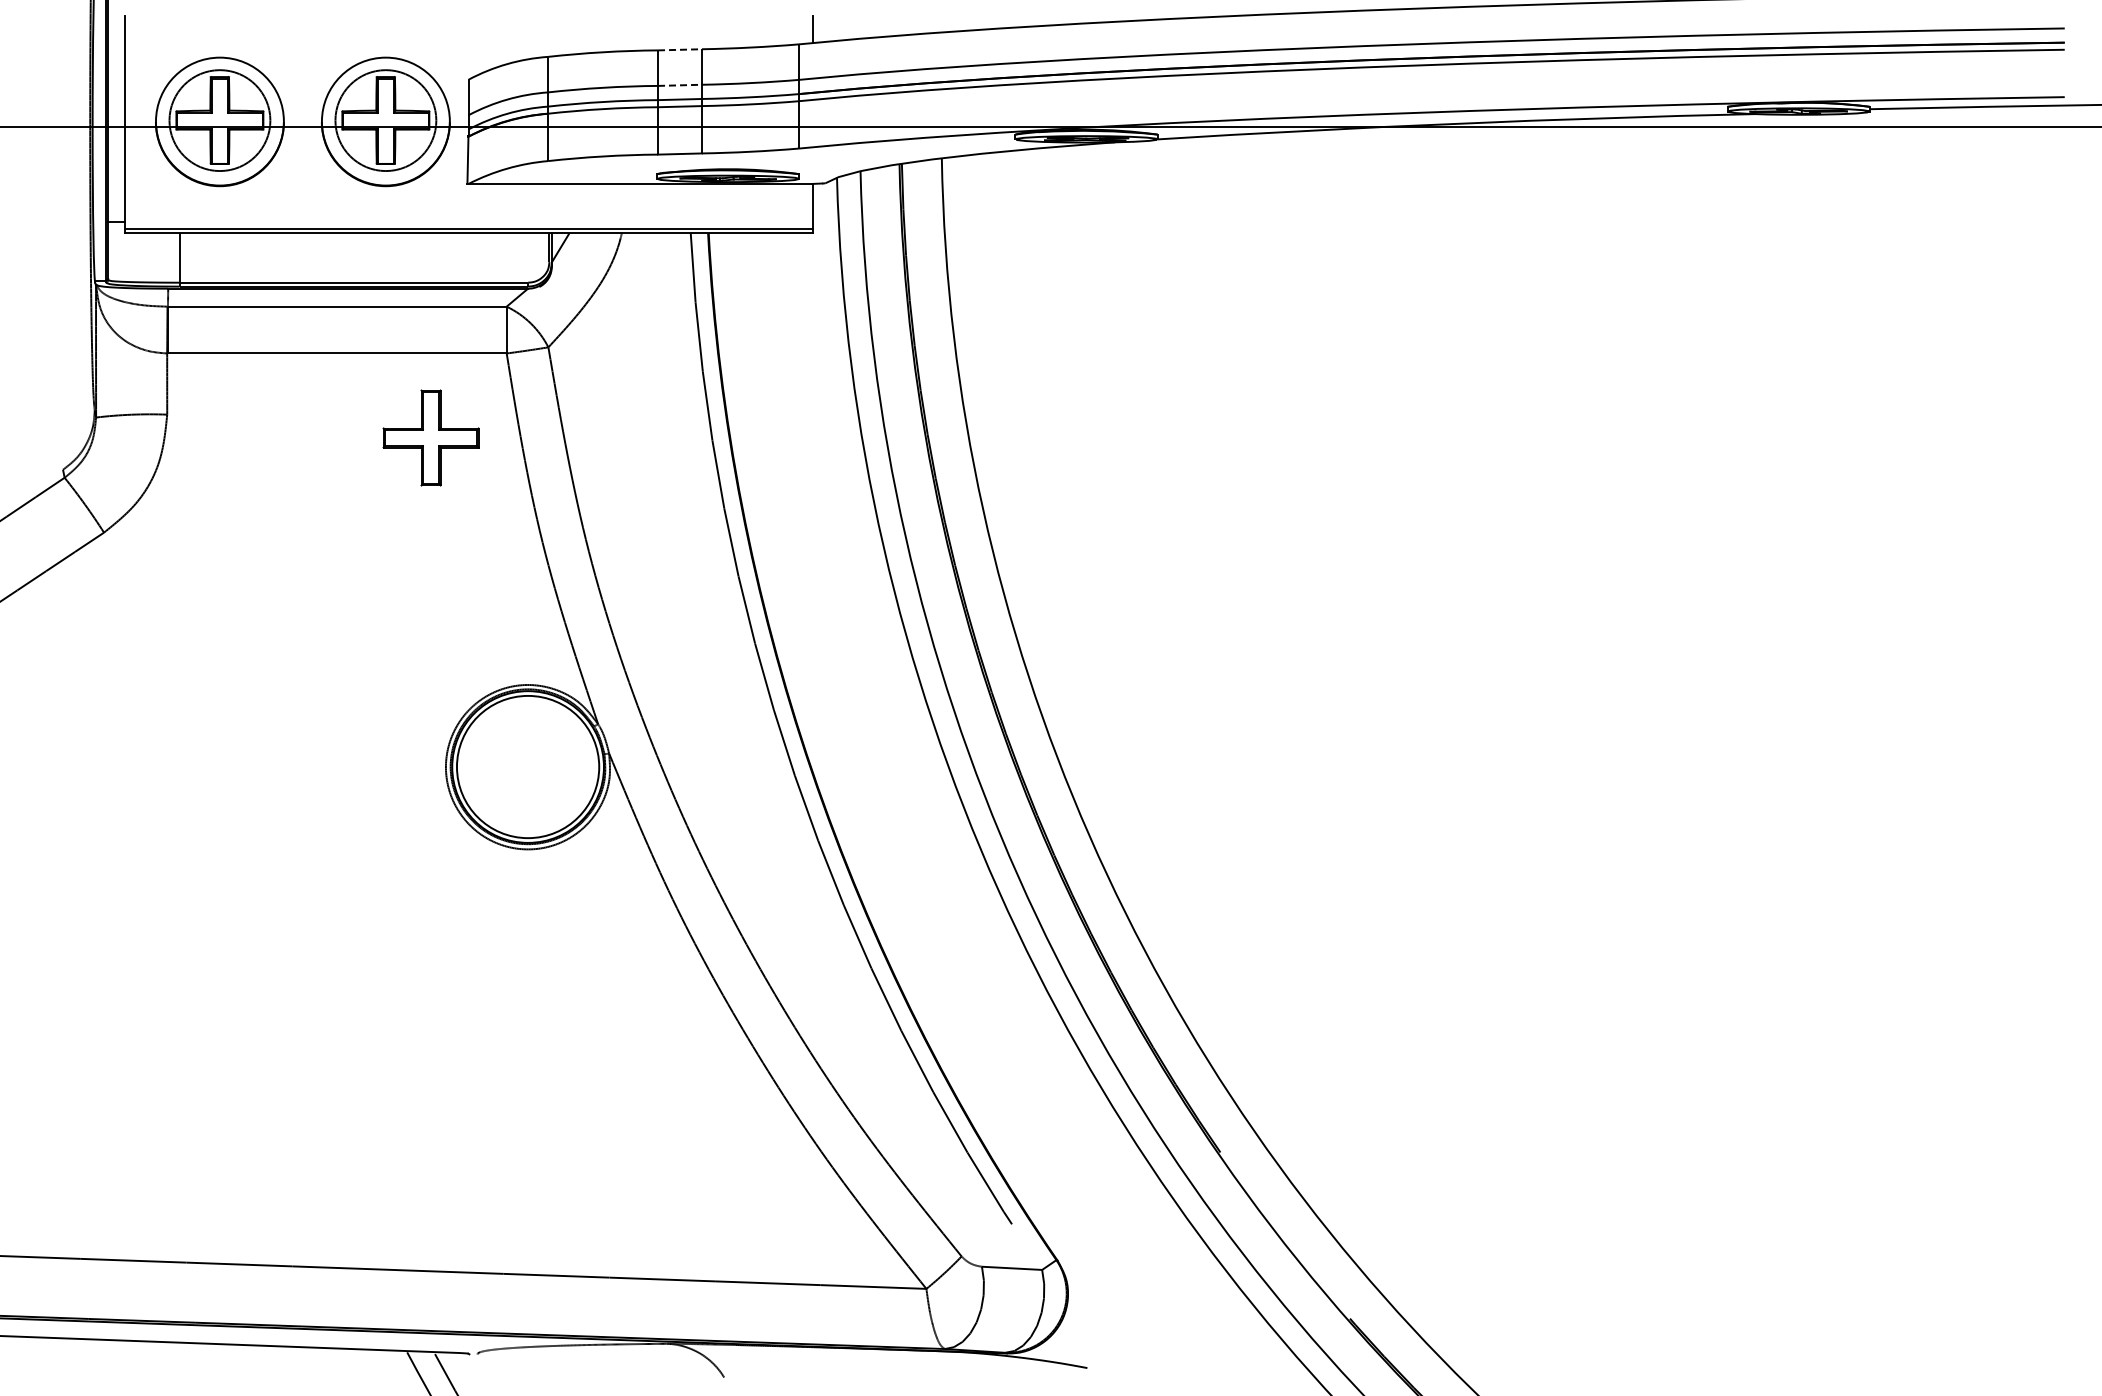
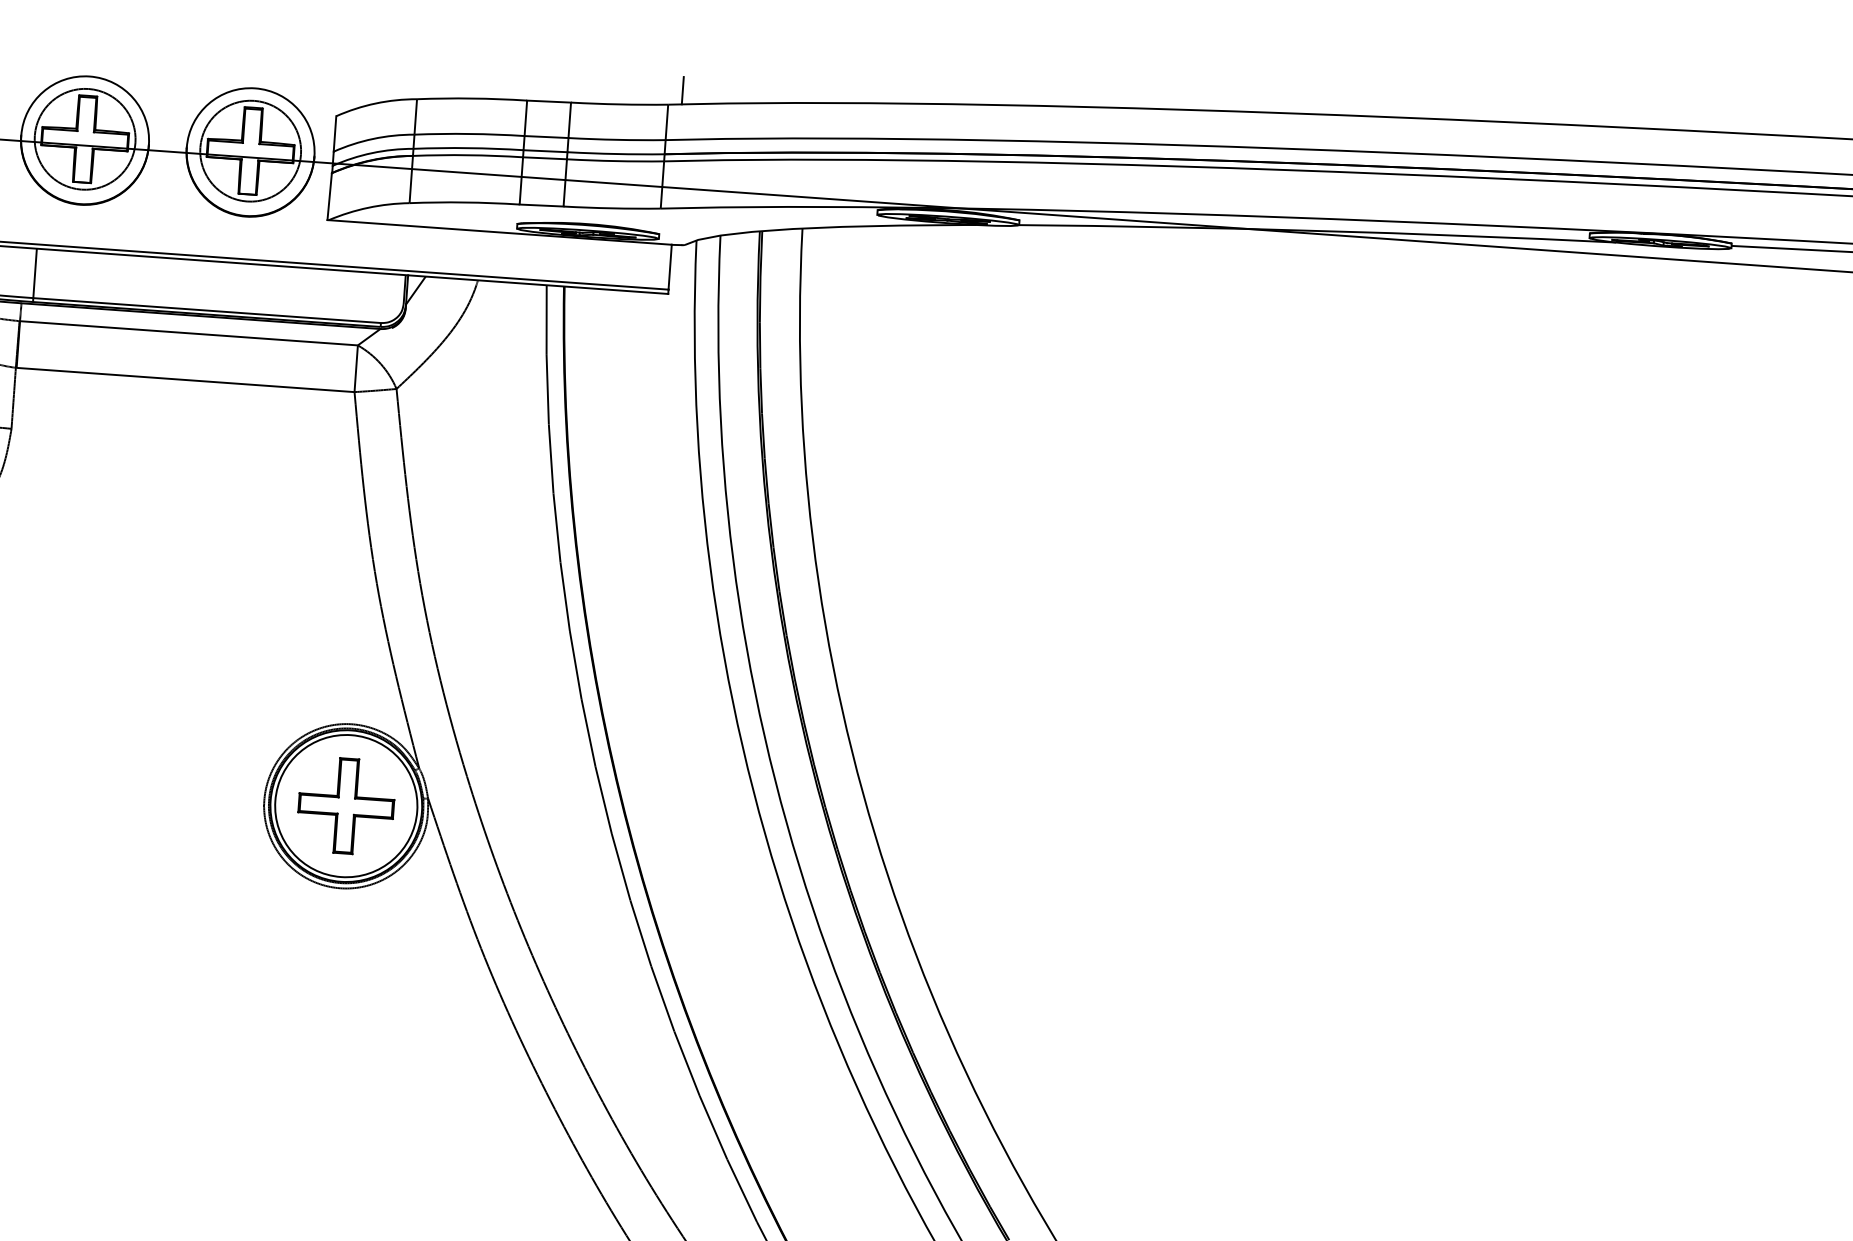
line: (679, 49) -> (548, 101), dashed -> solid
line: (679, 85) -> (546, 137), dashed -> solid
part: (430, 437) -> (345, 805), moved

